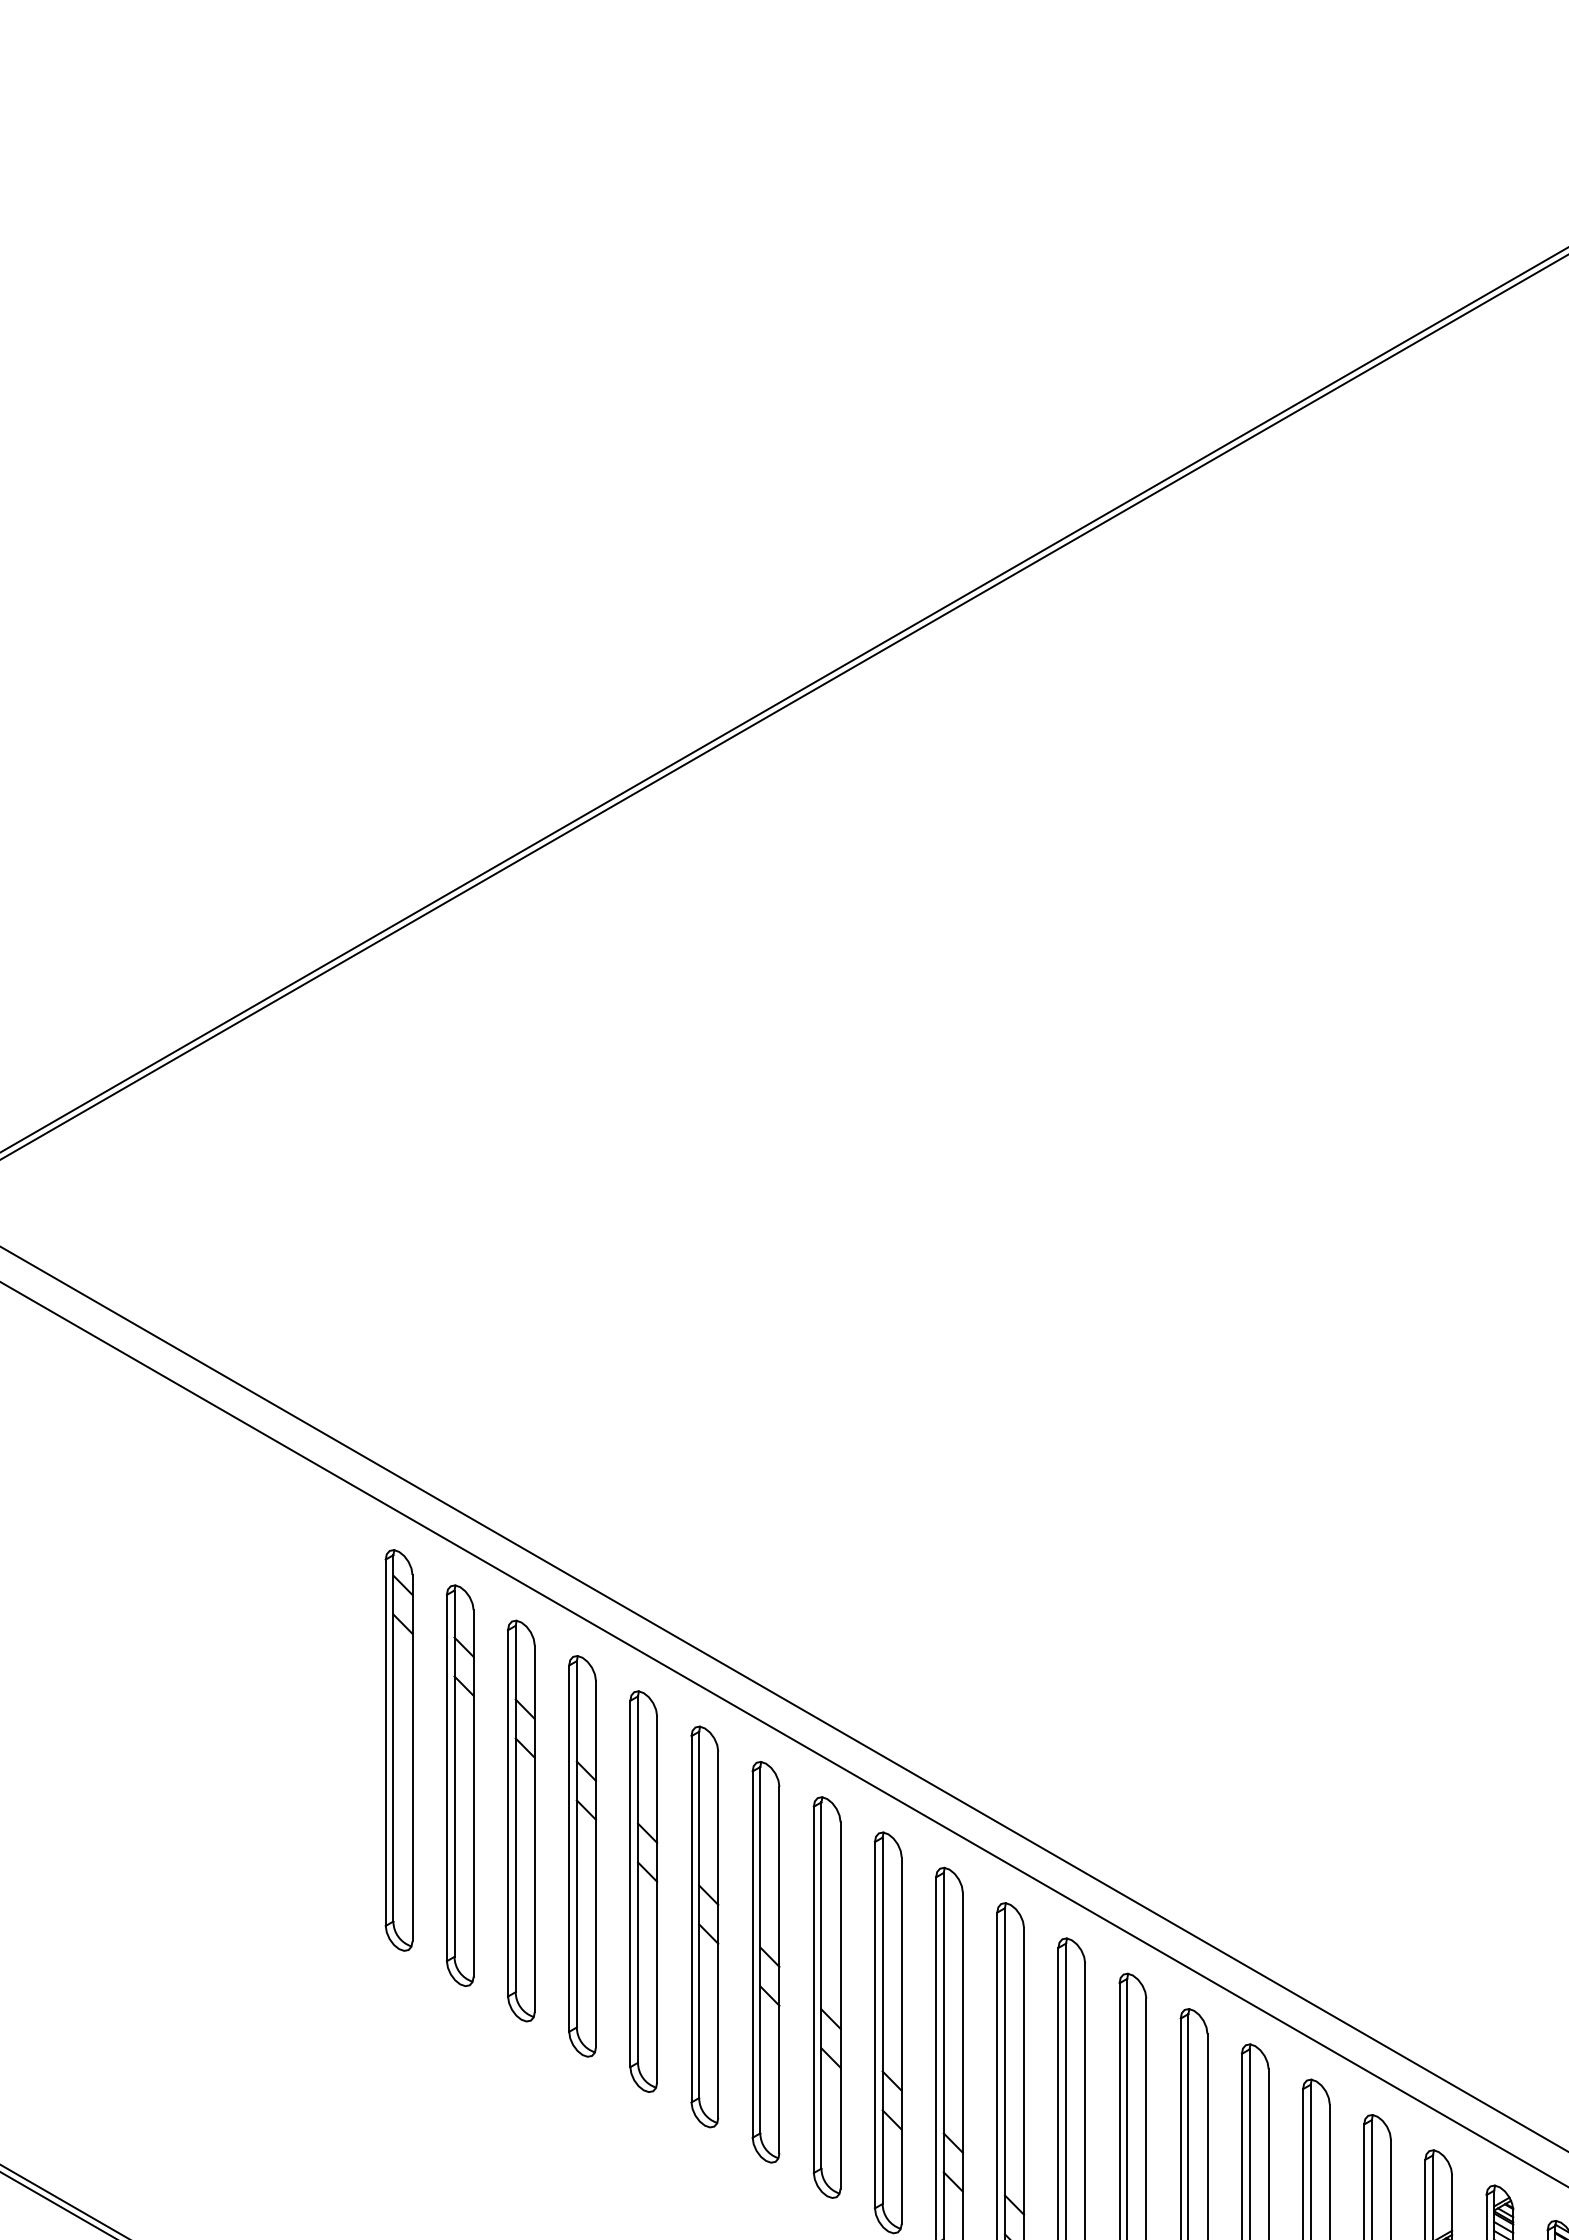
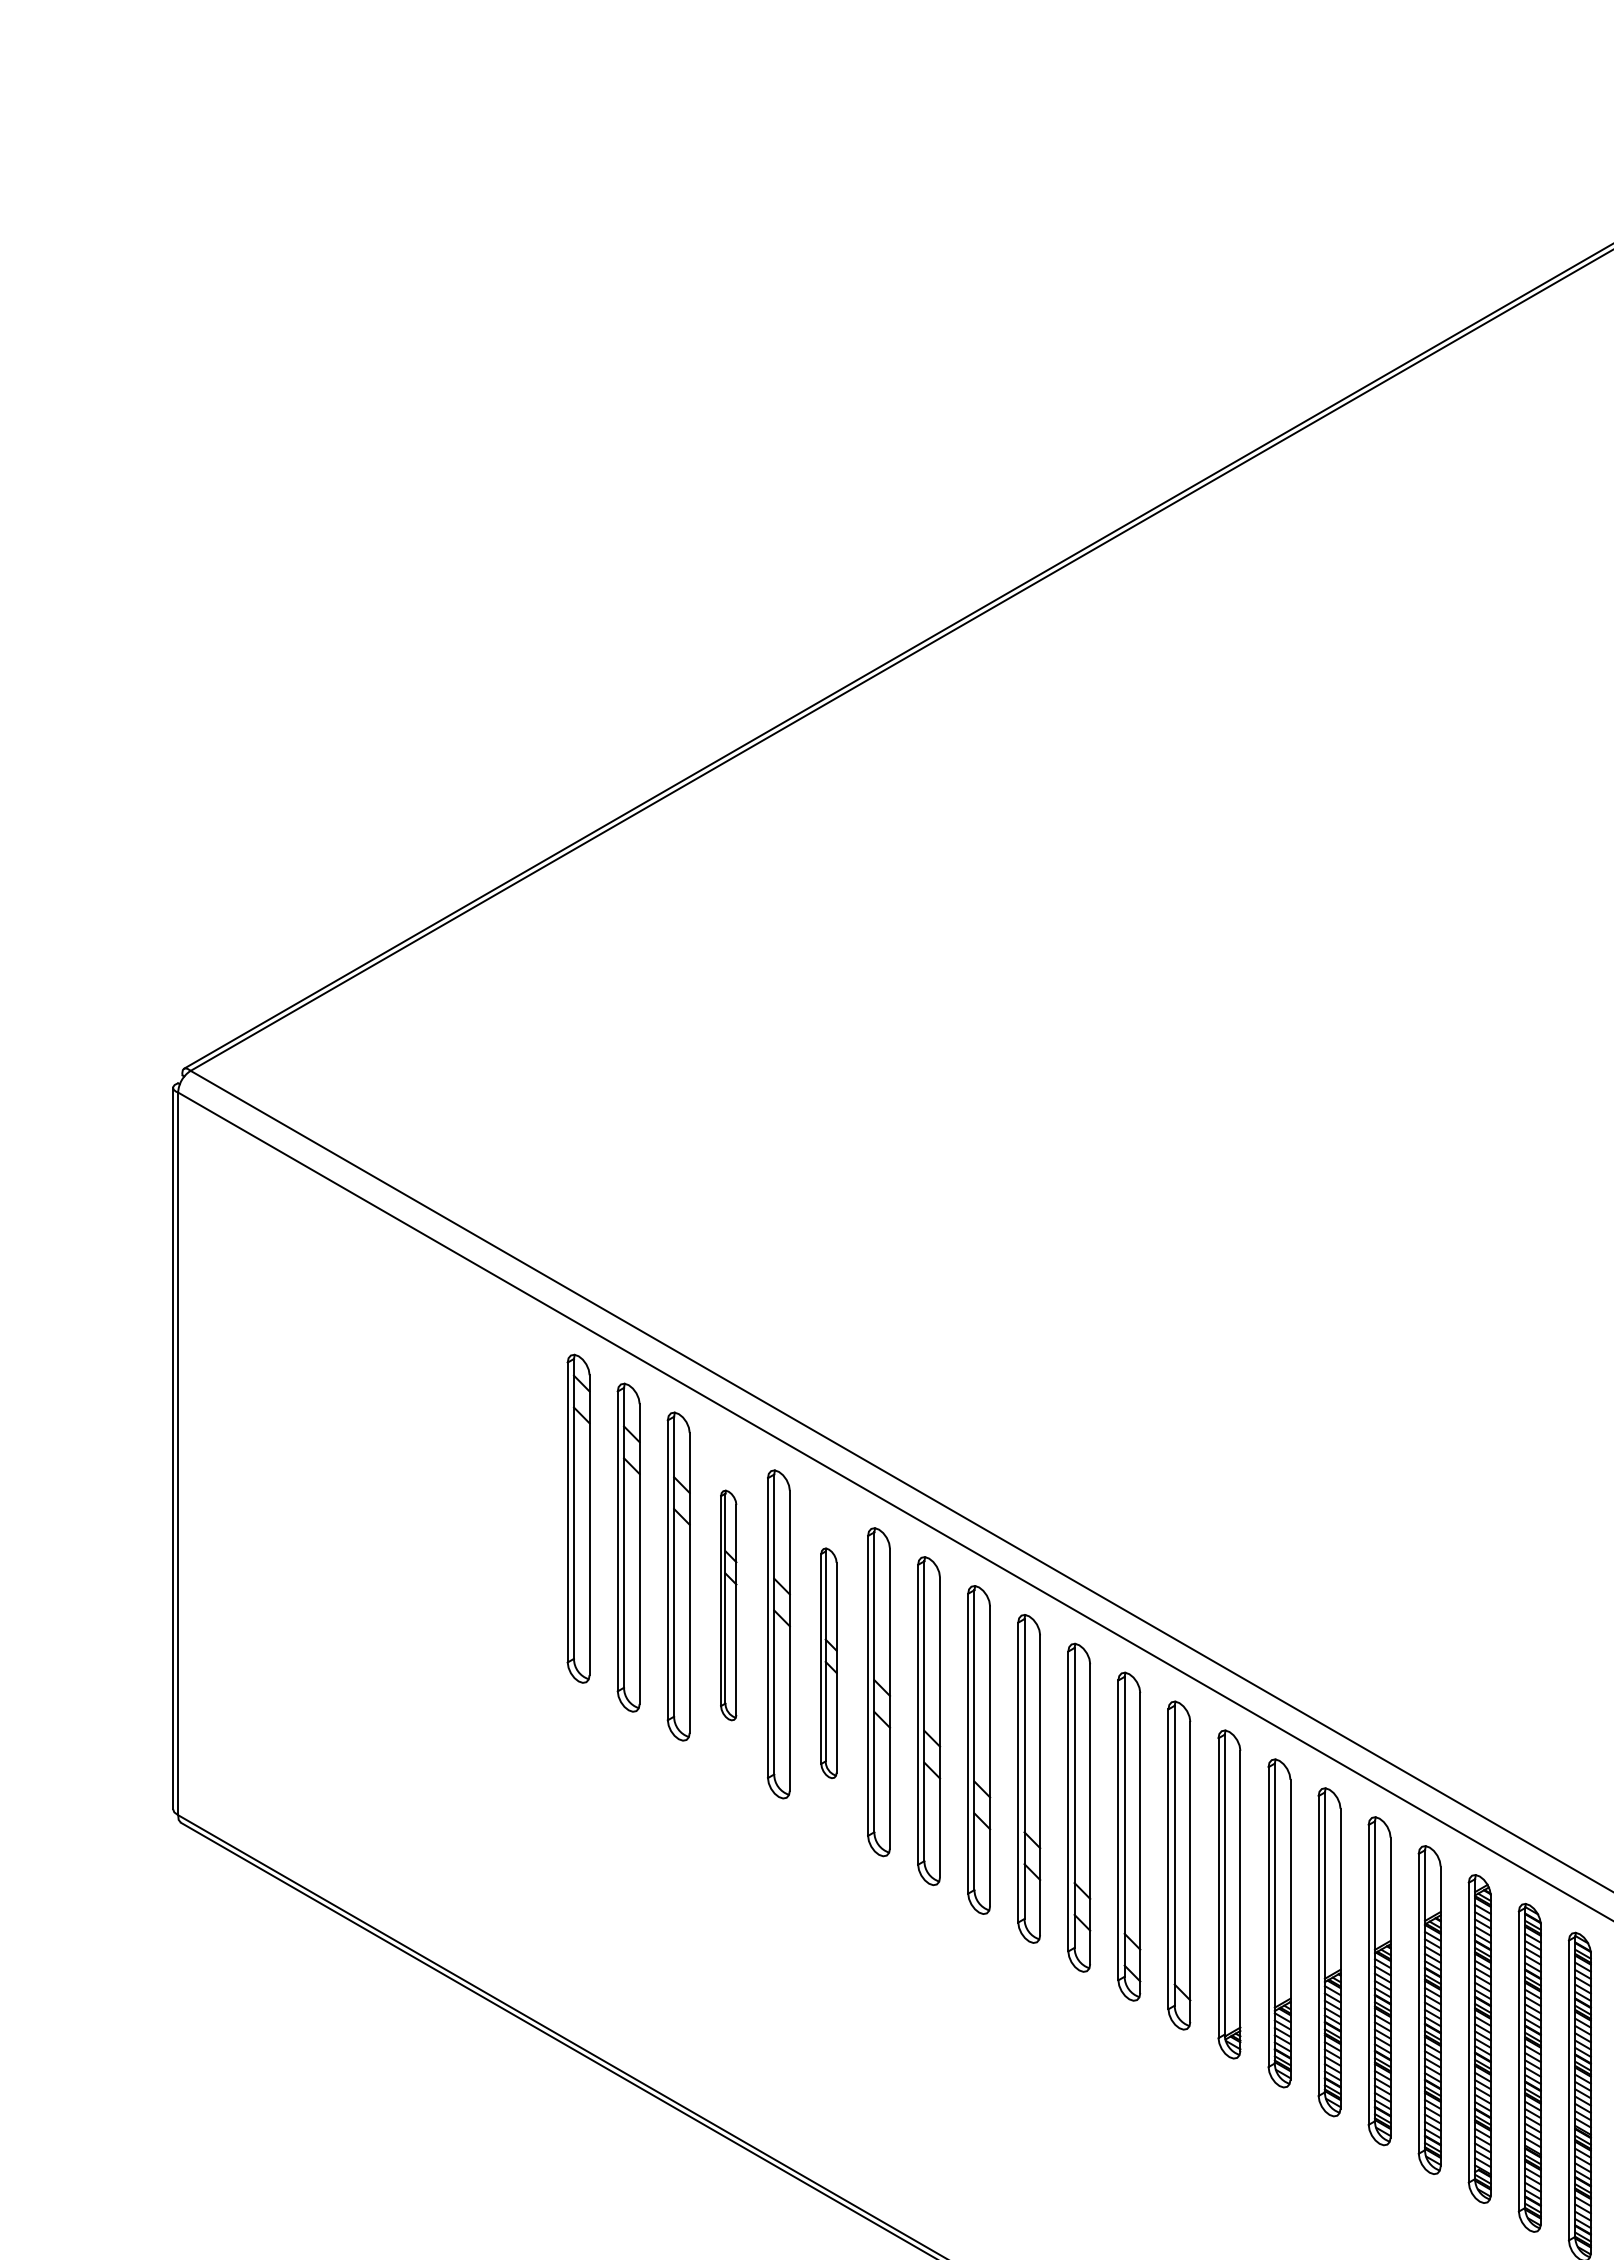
part: (582, 1856) -> (728, 1605), size x0.7
part: (704, 1927) -> (828, 1663), size x0.7

